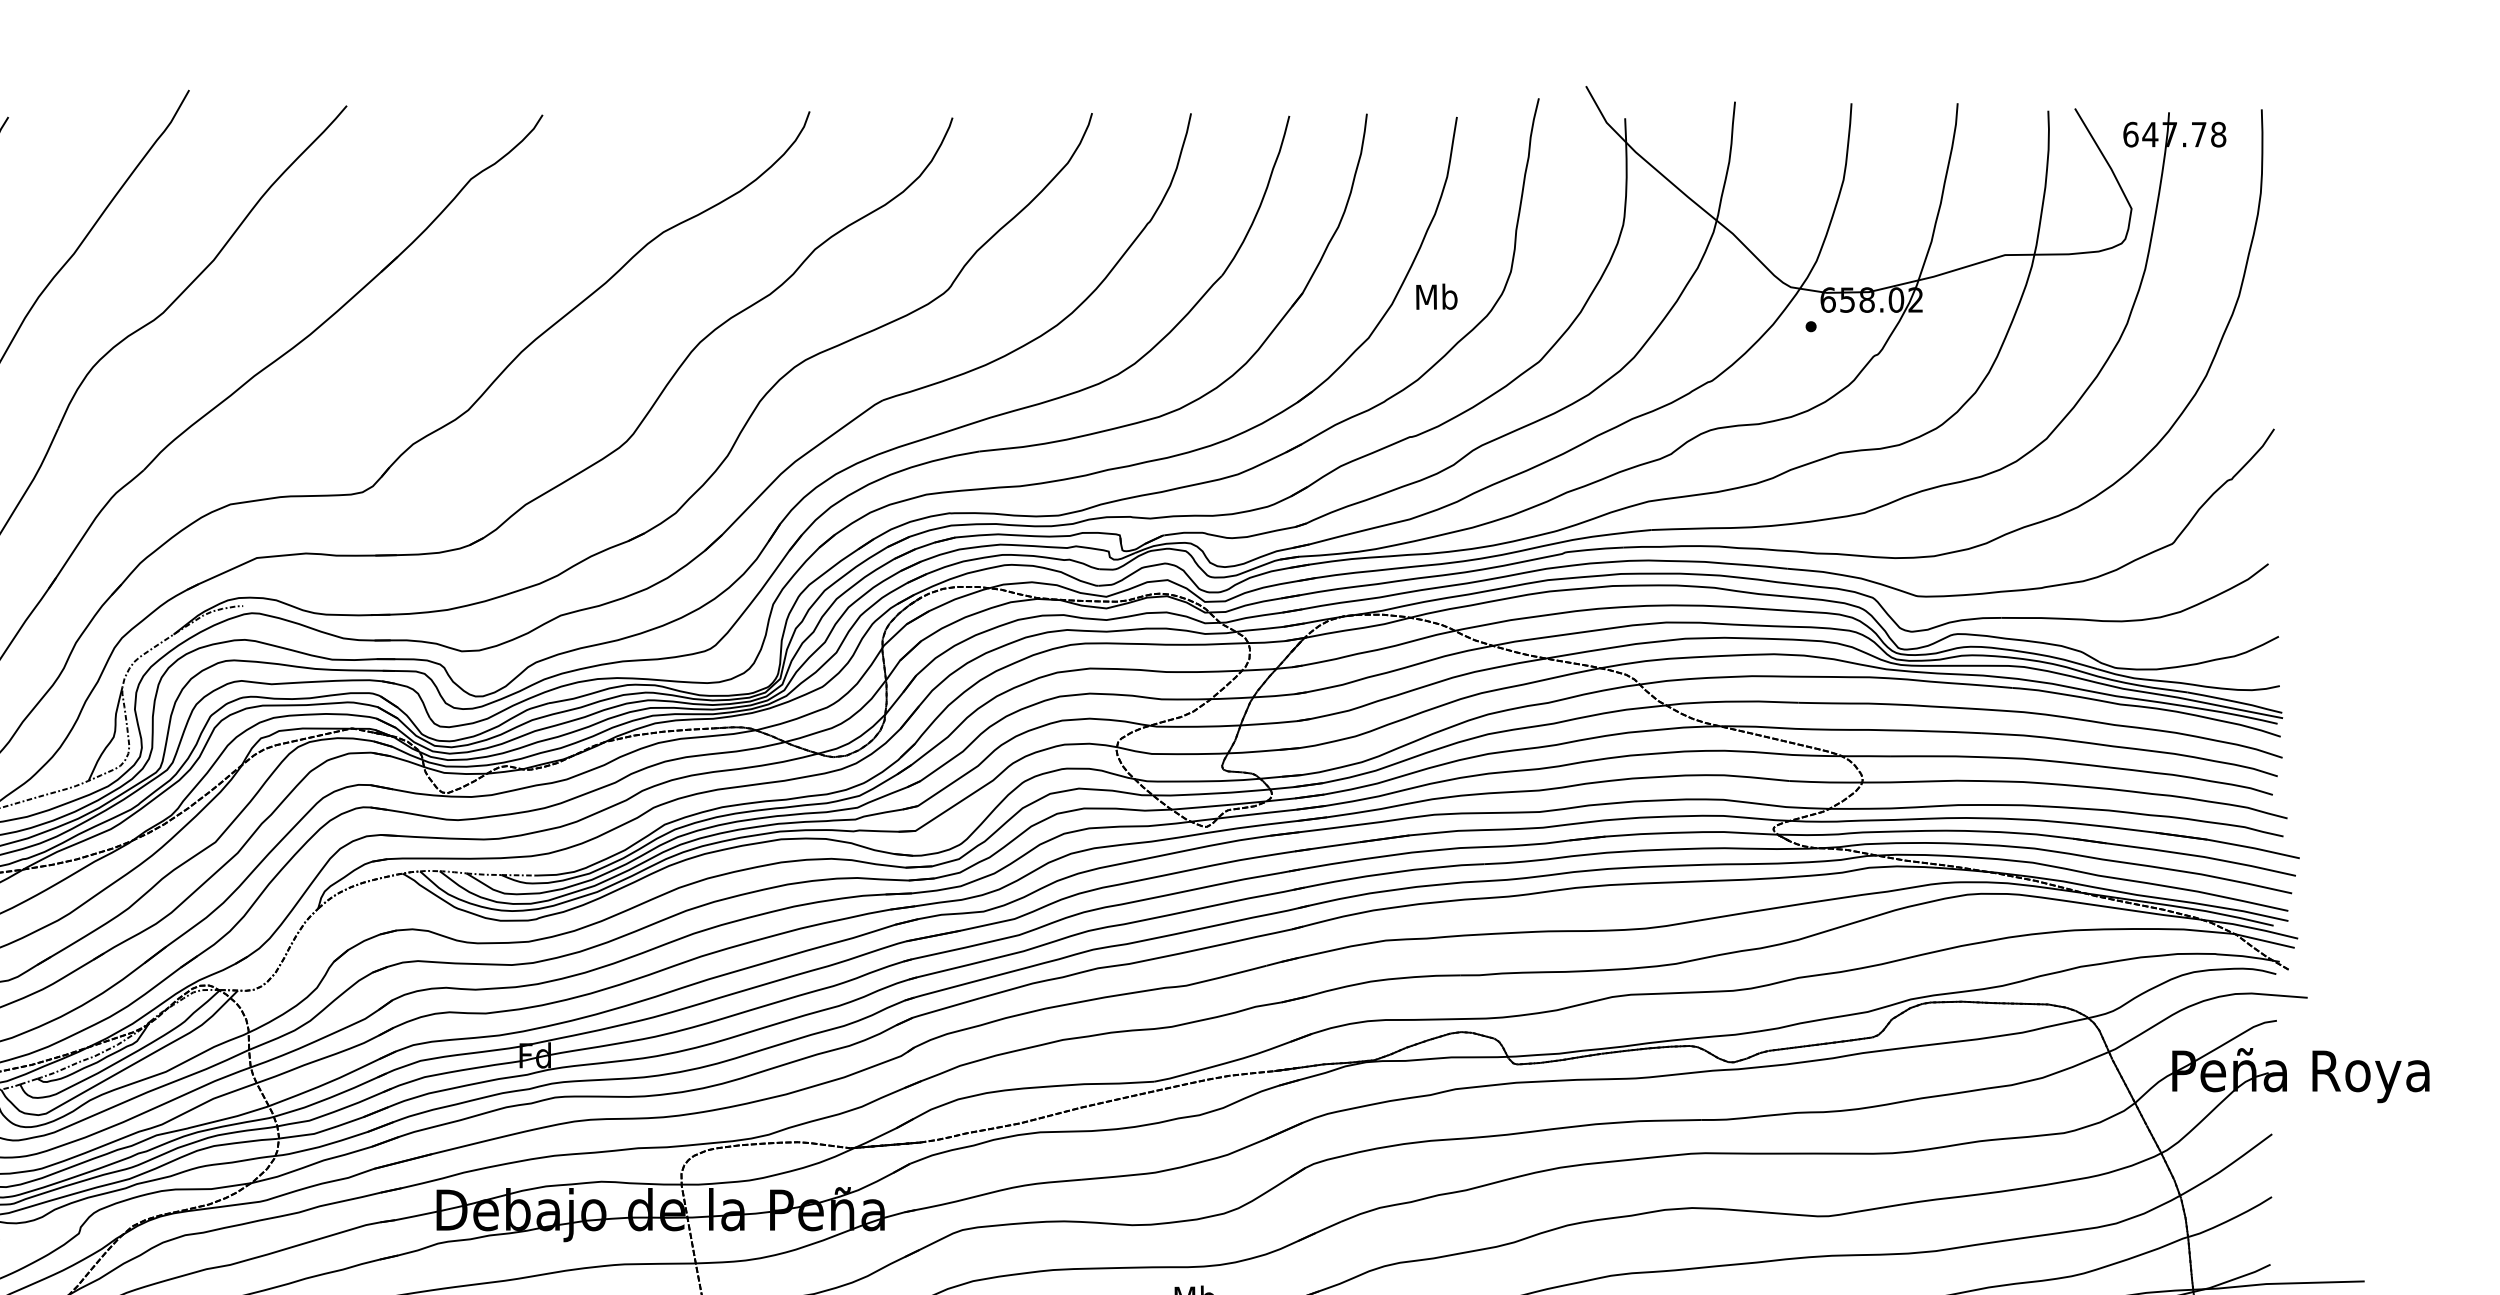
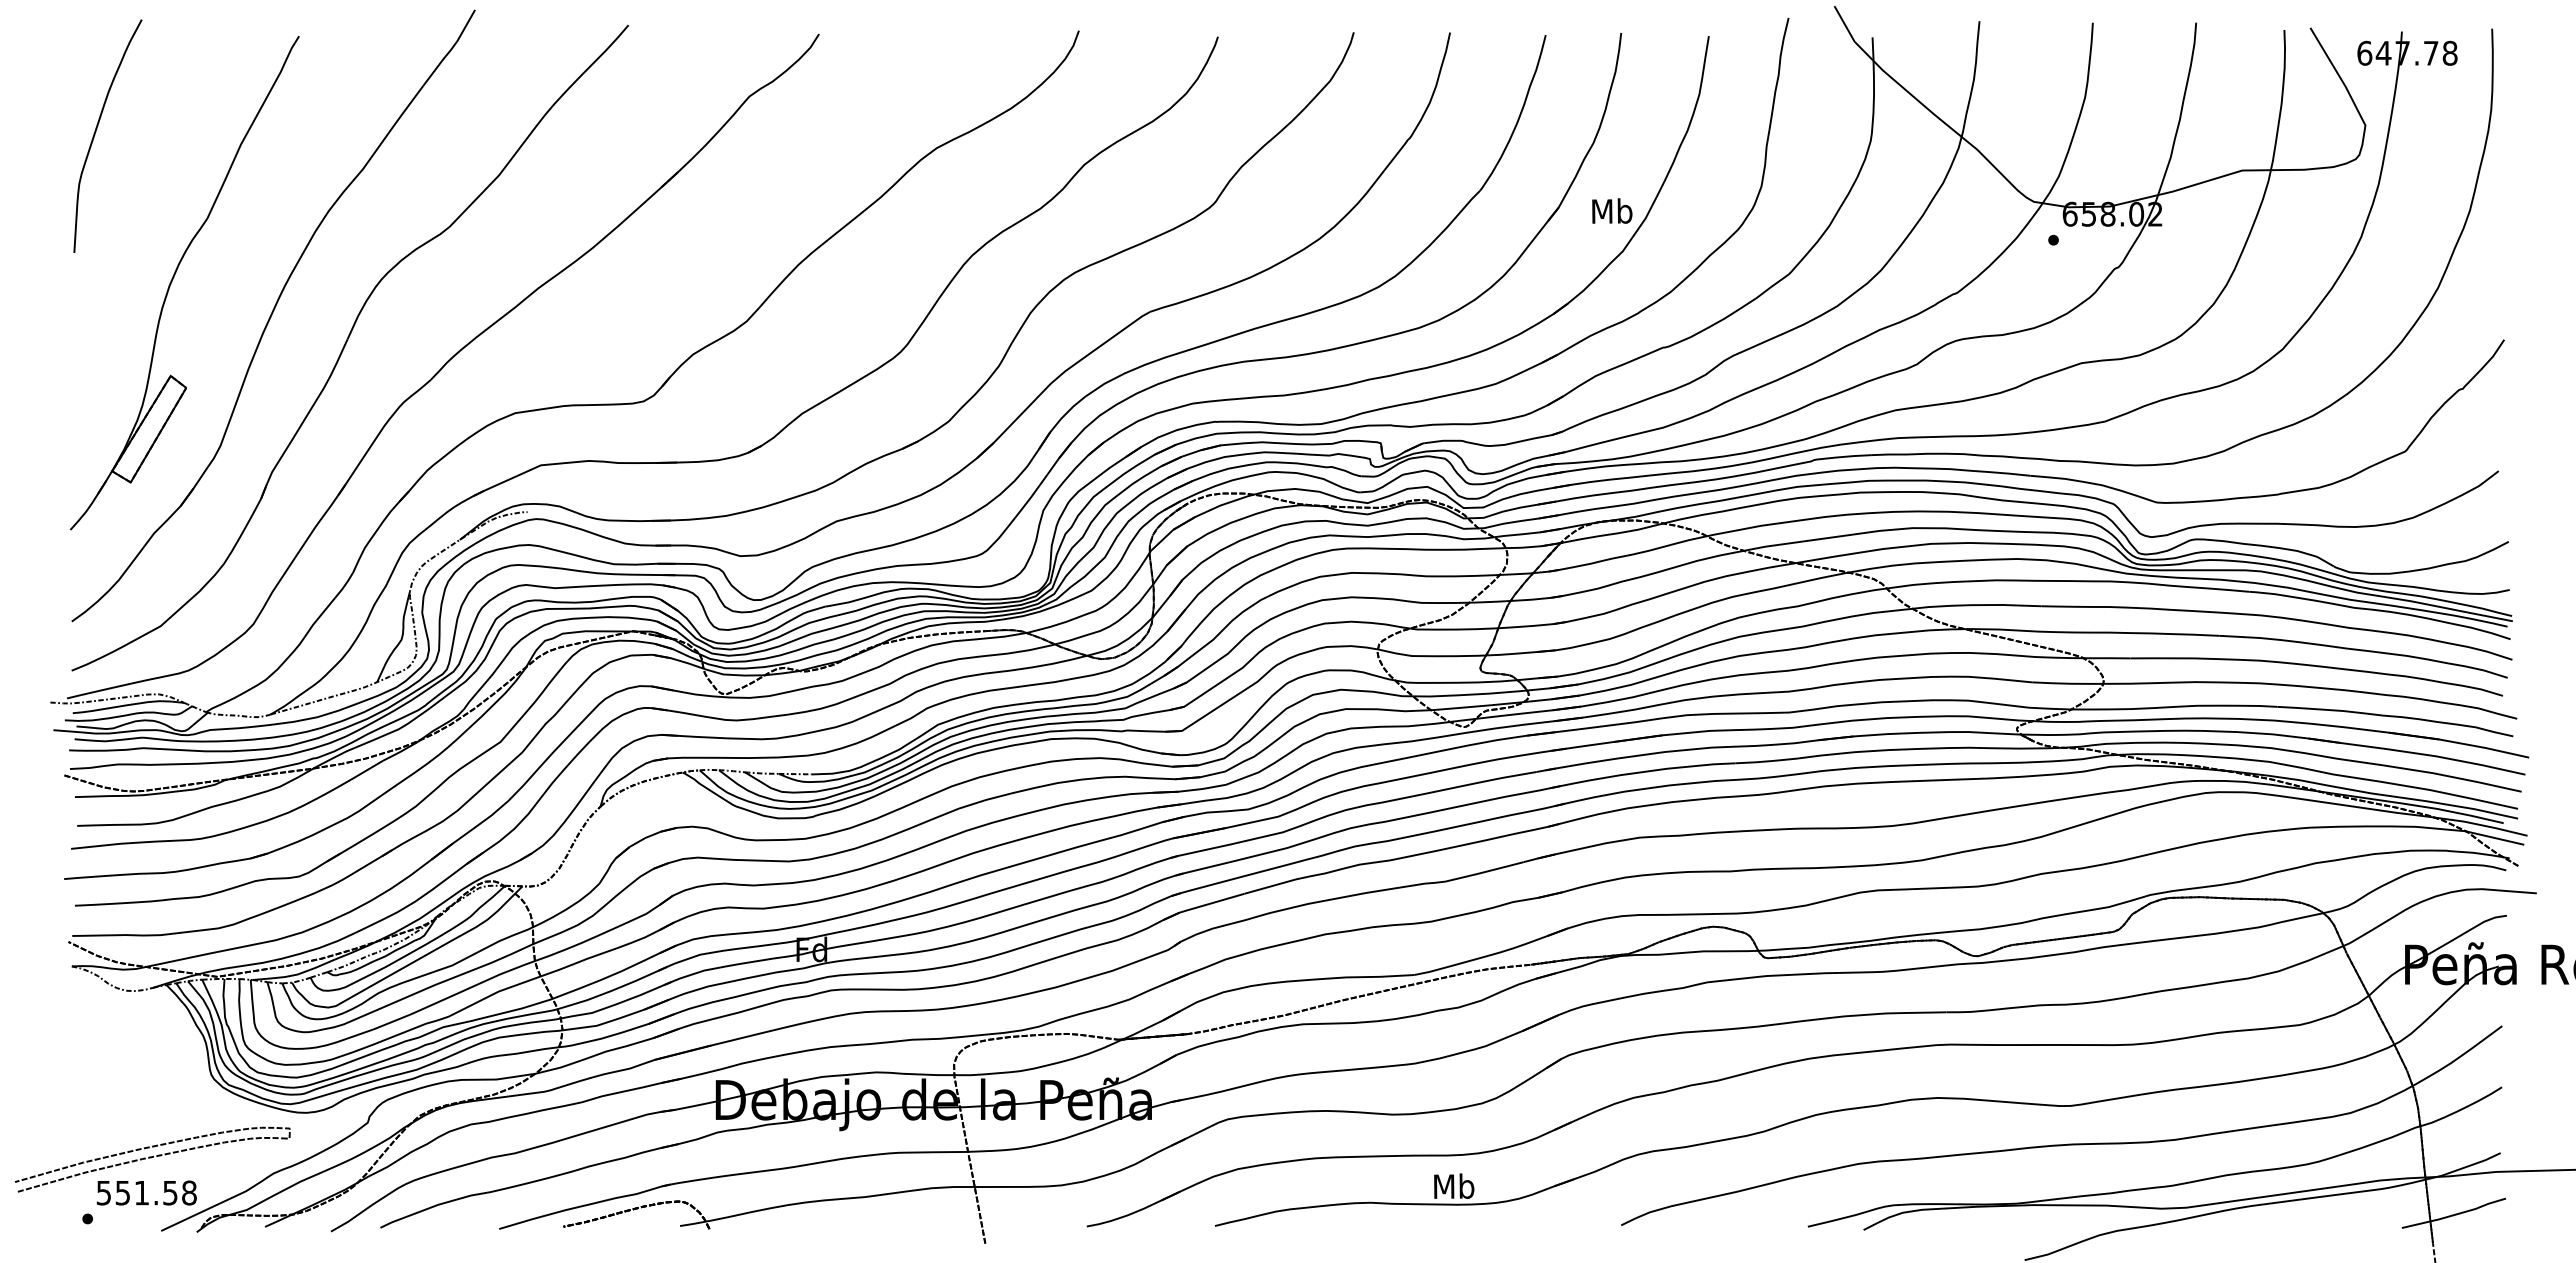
text: (1437, 296) -> (1612, 210), moved

